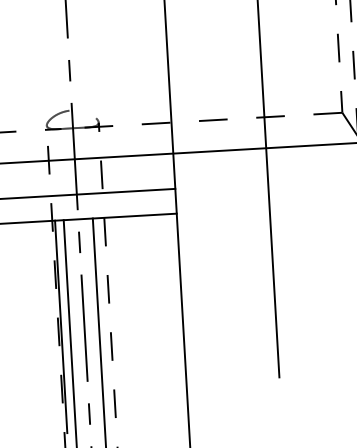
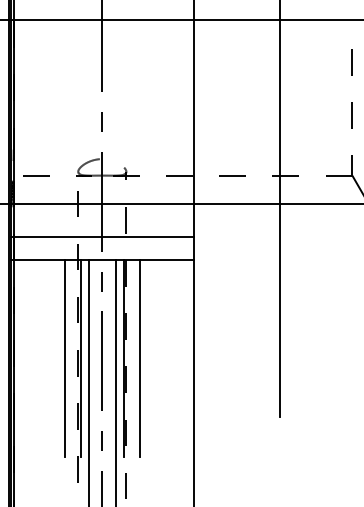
line: (124, 322) -> (139, 358), added
line: (107, 323) -> (123, 358), added
line: (43, 327) -> (64, 358), added

